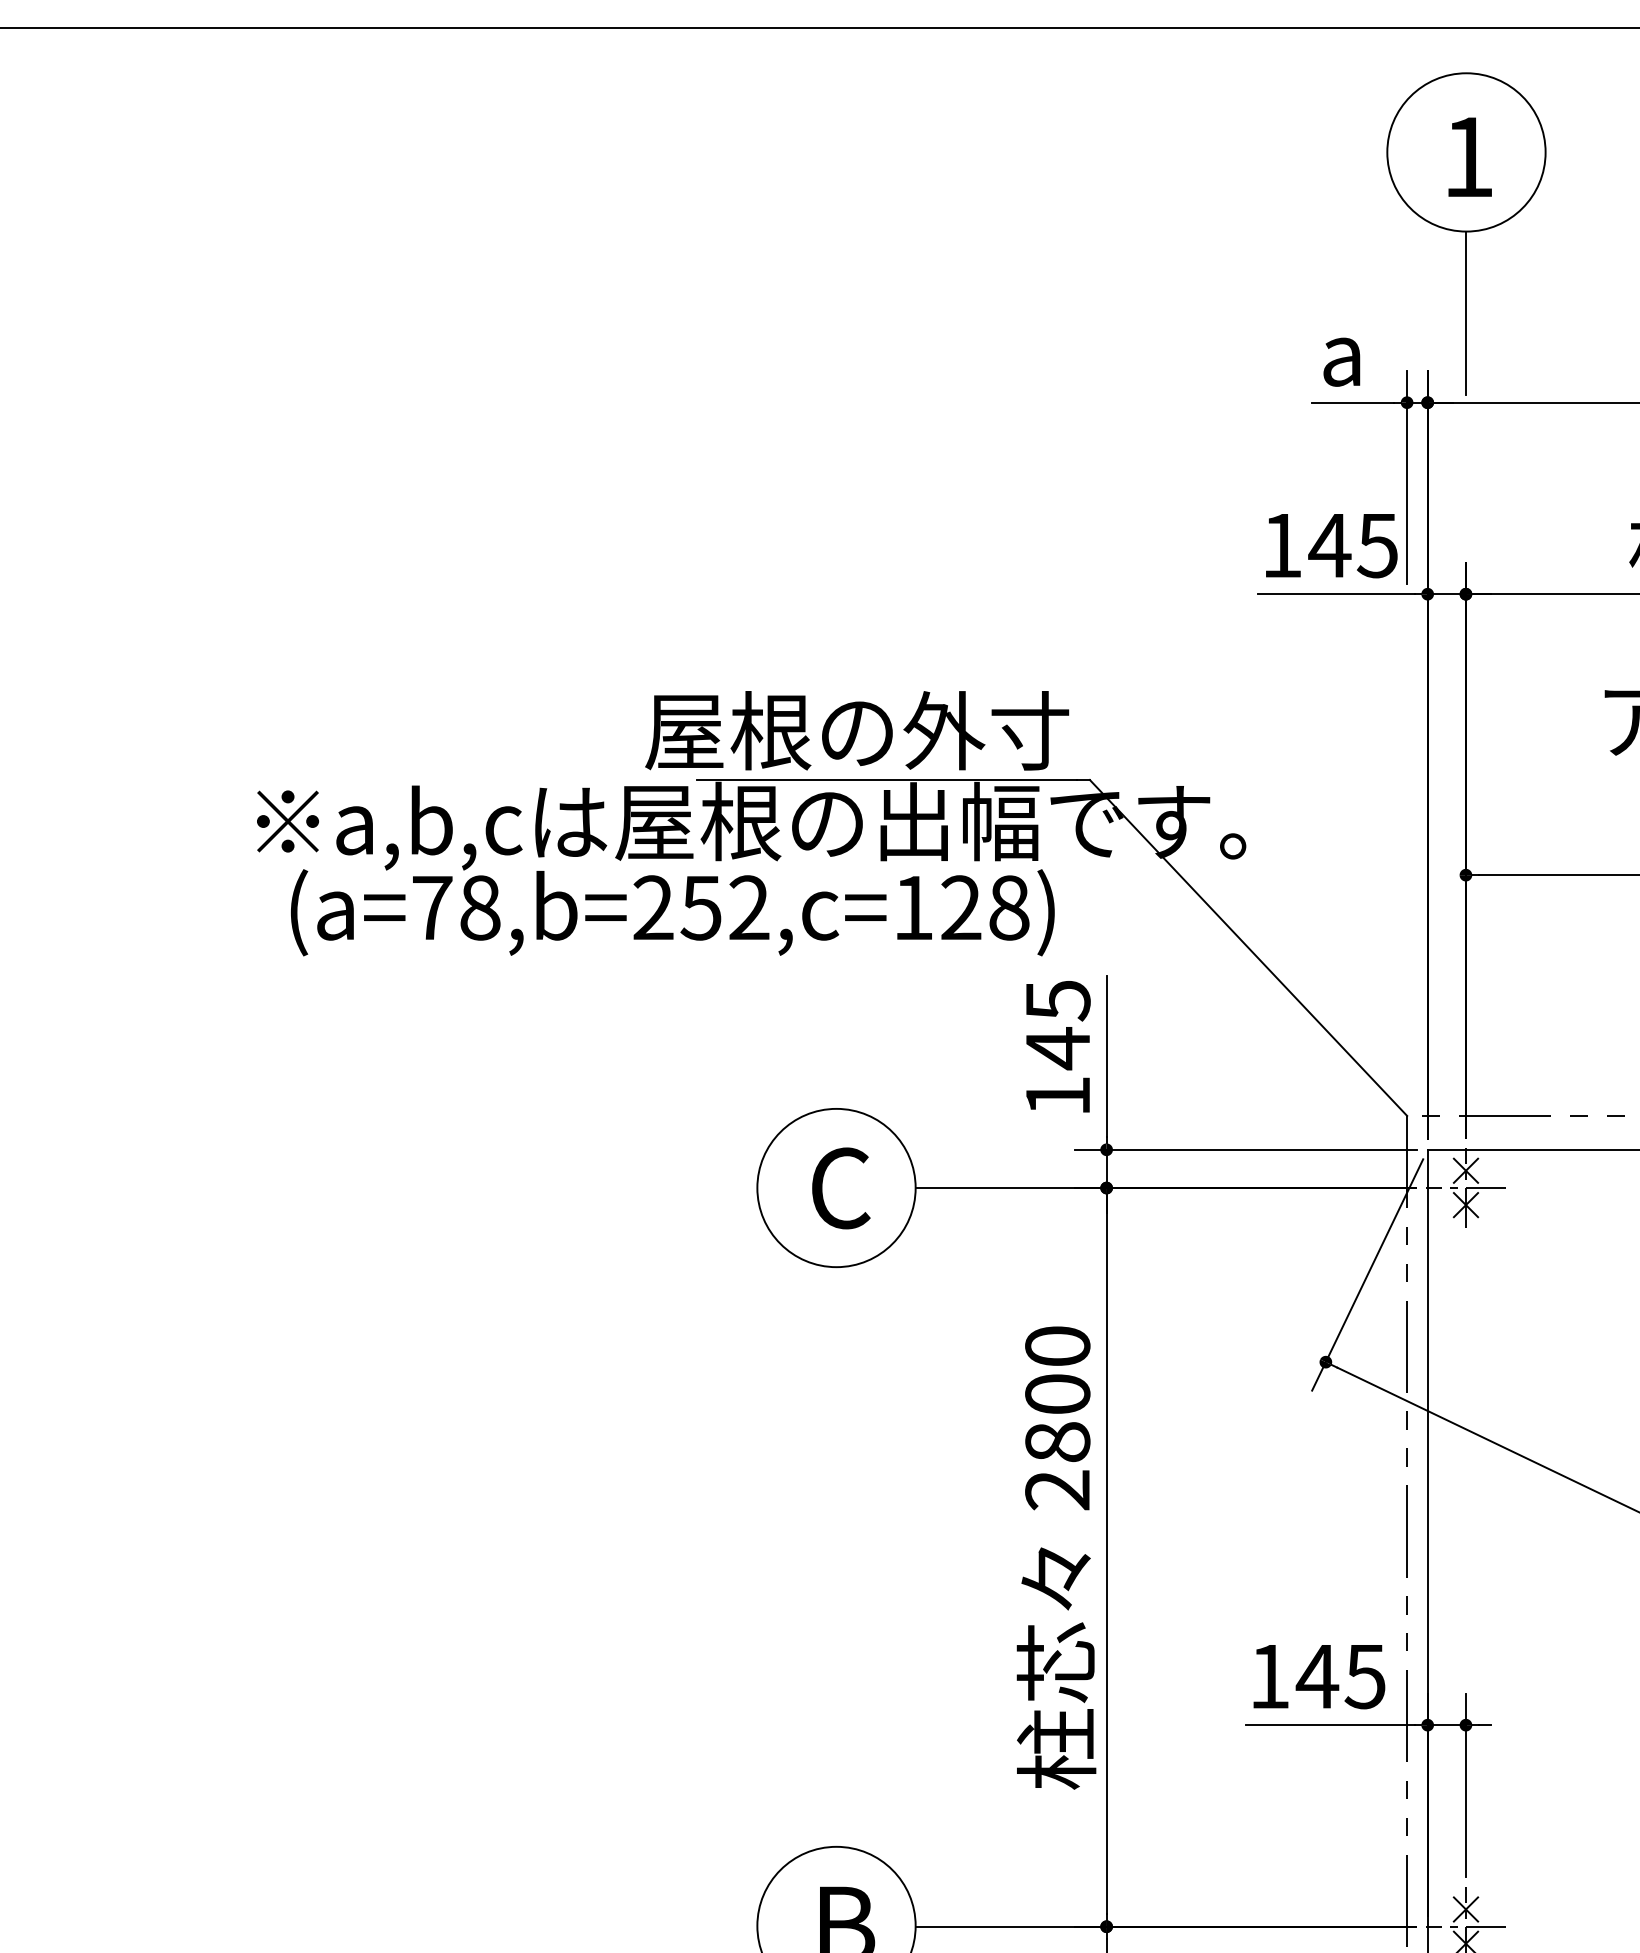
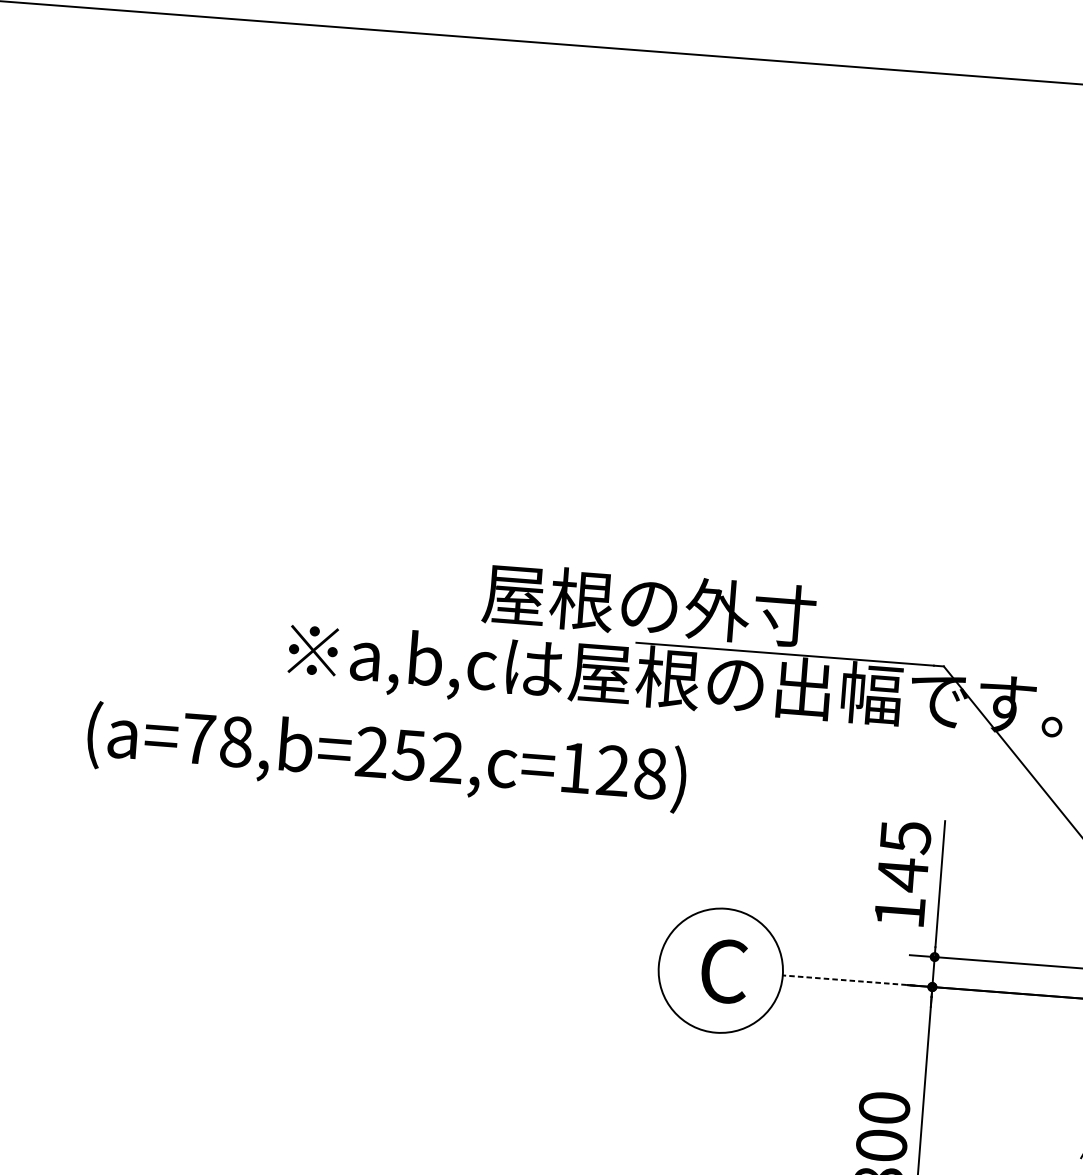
text: (857, 730) -> (649, 604), moved
text: (672, 912) -> (386, 757), moved
line: (1000, 1187) -> (849, 980), solid -> dashed

